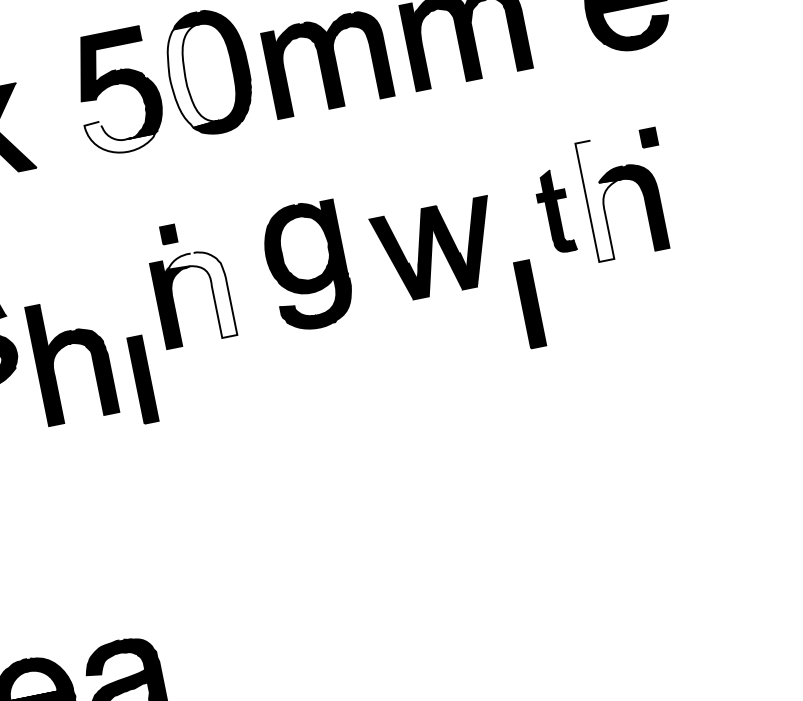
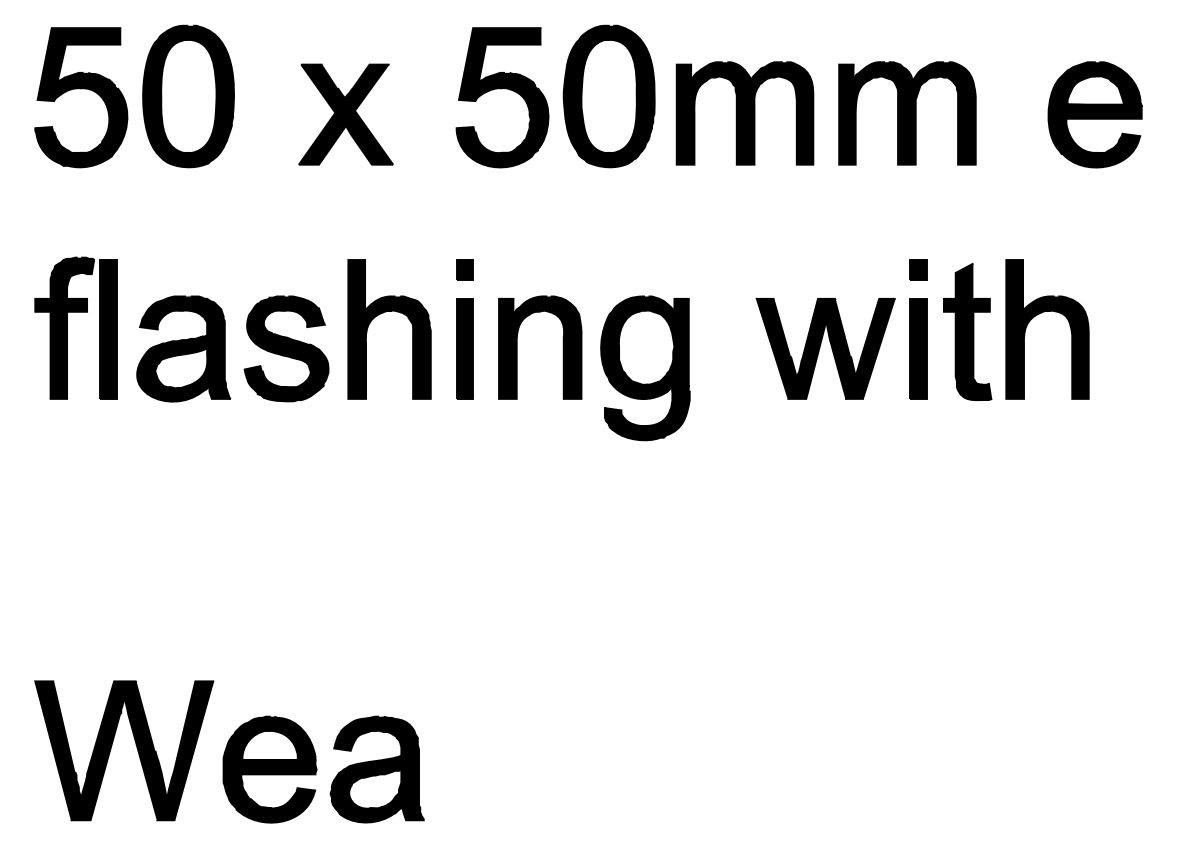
fill: (189, 77) -> (586, 97), added
fill: (120, 135) -> (495, 147), added
part: (648, 137) -> (918, 269), moved
fill: (606, 199) -> (1028, 329), added
part: (554, 212) -> (967, 332), size x1.43
part: (168, 234) -> (464, 269), moved
part: (307, 266) -> (645, 368), moved
fill: (200, 296) -> (548, 347), added
part: (529, 303) -> (918, 348), moved
part: (62, 348) -> (381, 314), moved
part: (142, 379) -> (464, 348), moved

